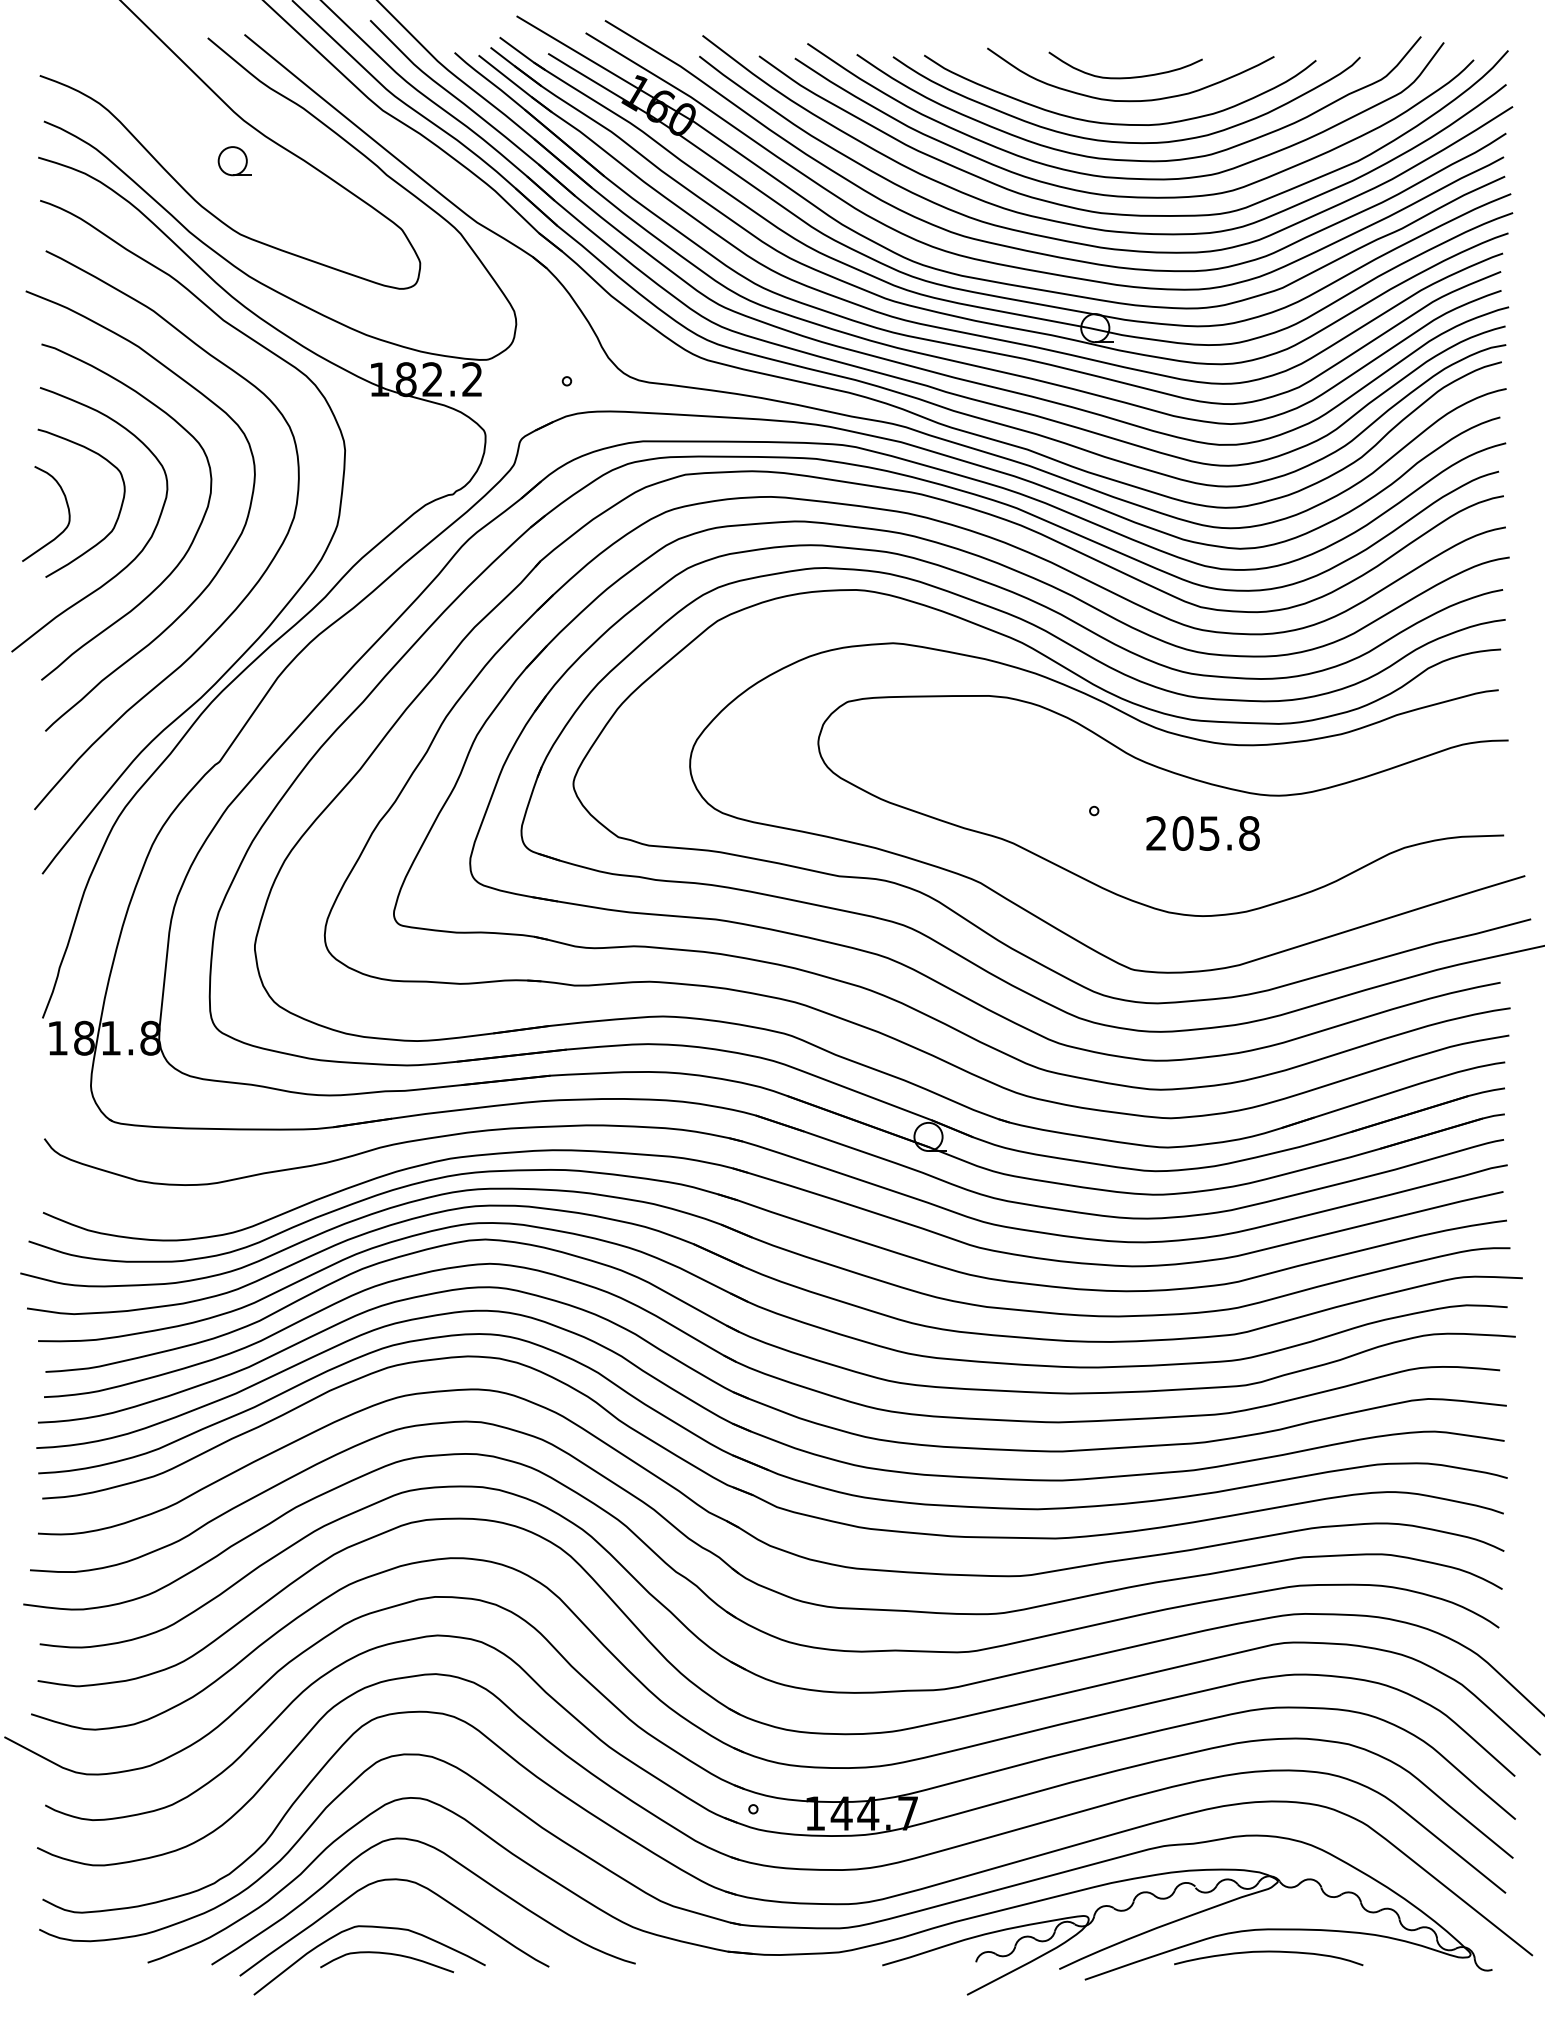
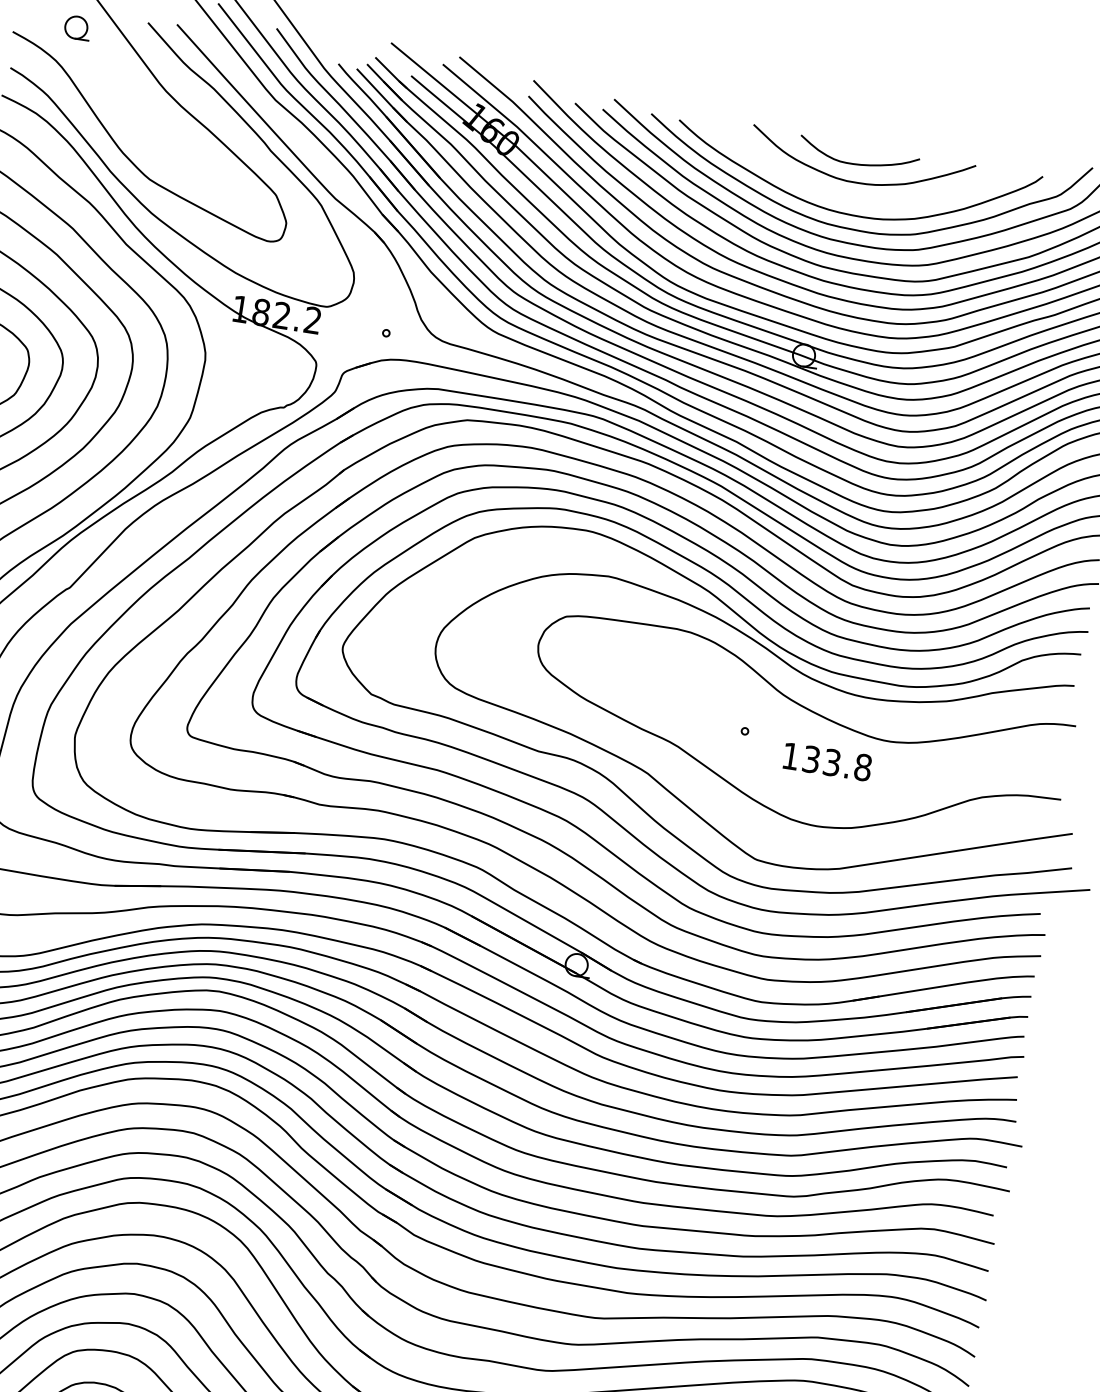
curve: (1120, 123) -> (848, 199), removed
part: (234, 161) -> (77, 28), moved
text: (1182, 833) -> (811, 759), 205.8 -> 133.8

